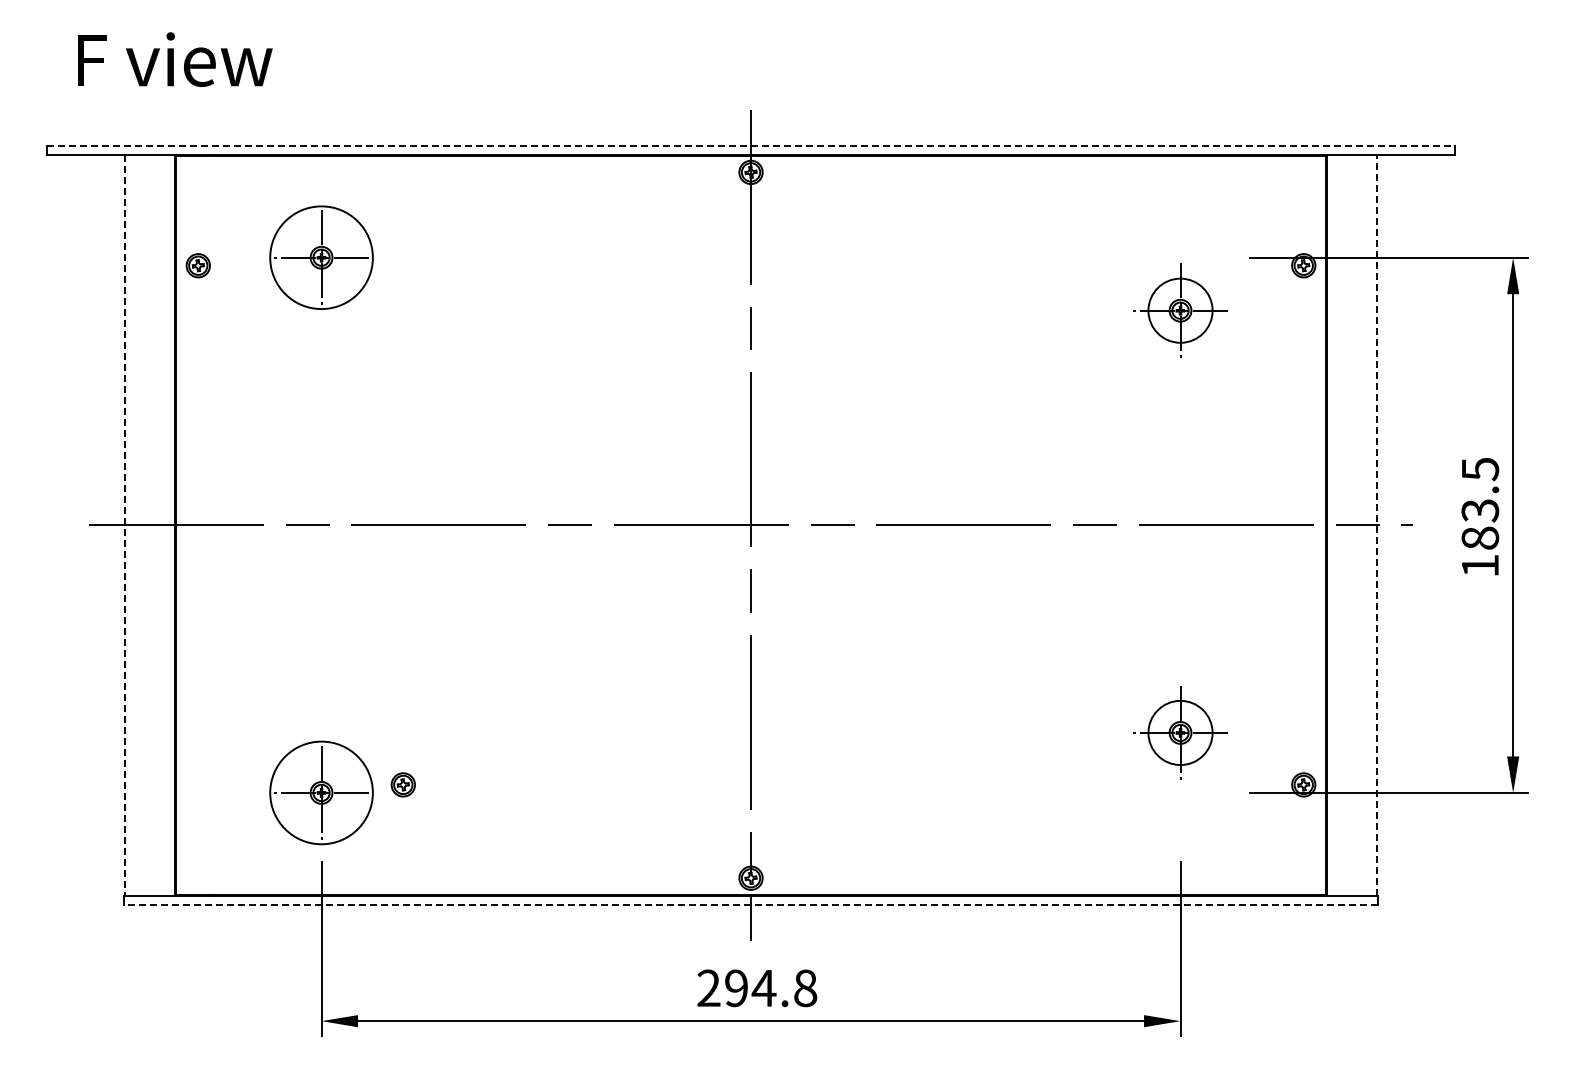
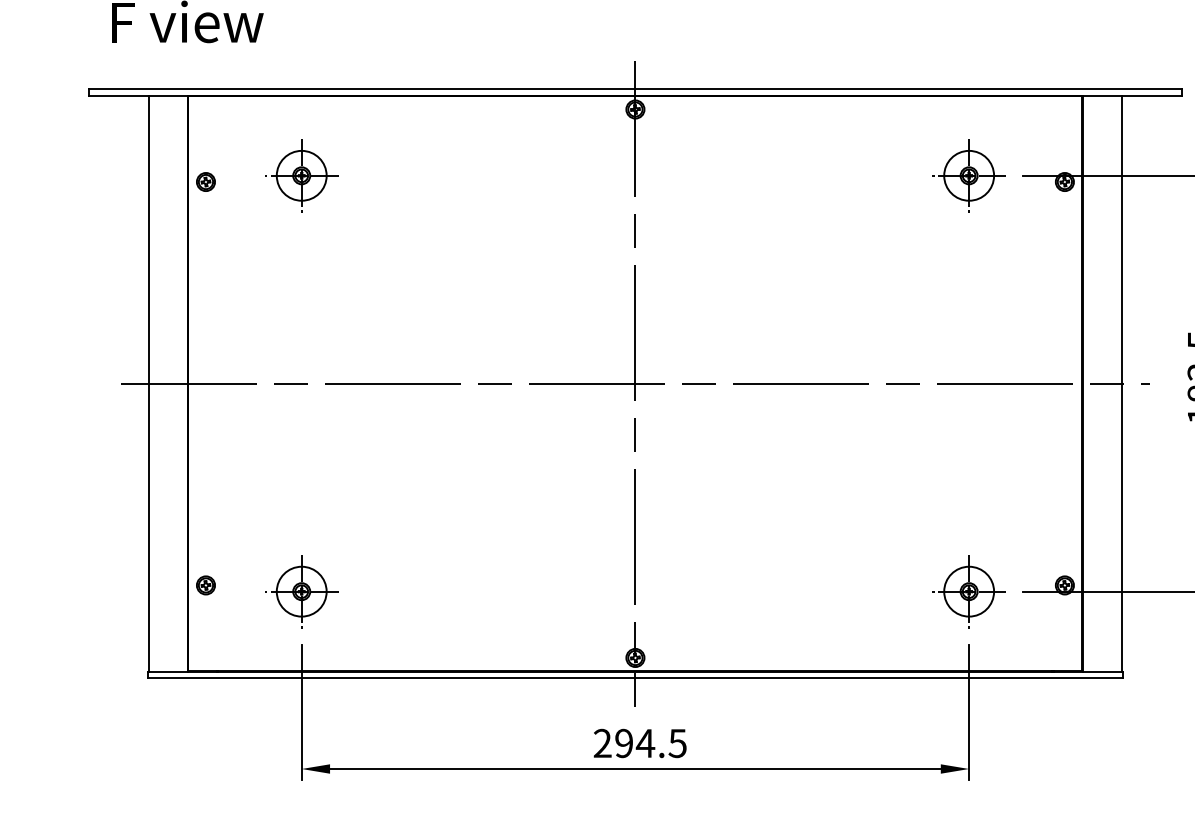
line: (751, 146) -> (635, 89), dashed -> solid
circle: (321, 257) -> (301, 175), size x0.62
part: (1180, 310) -> (969, 175), moved
line: (1376, 524) -> (1121, 383), dashed -> solid
line: (125, 525) -> (149, 383), dashed -> solid
part: (1180, 732) -> (969, 591), moved
part: (402, 784) -> (205, 585), moved
circle: (321, 792) -> (301, 591), size x0.62
line: (750, 904) -> (635, 678), dashed -> solid
text: (805, 988) -> (677, 743), 294.8 -> 294.5

